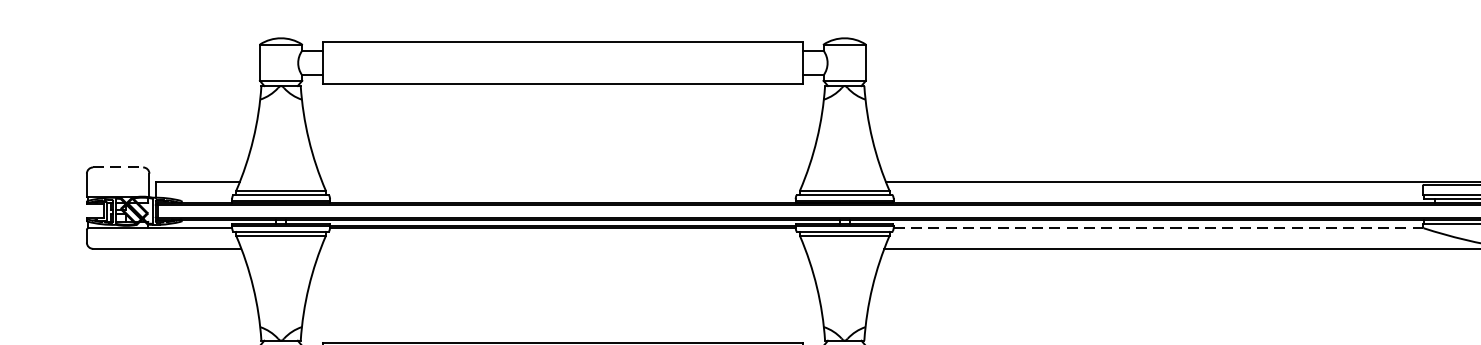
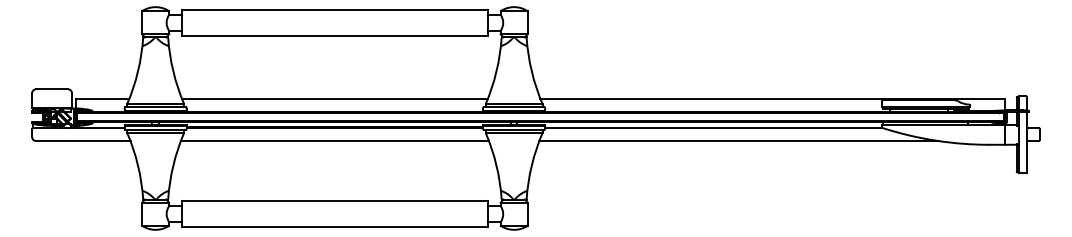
line: (118, 167) -> (52, 89), dashed -> solid
line: (562, 181) -> (334, 98), added
line: (1159, 227) -> (714, 127), dashed -> solid
line: (562, 249) -> (334, 141), added

